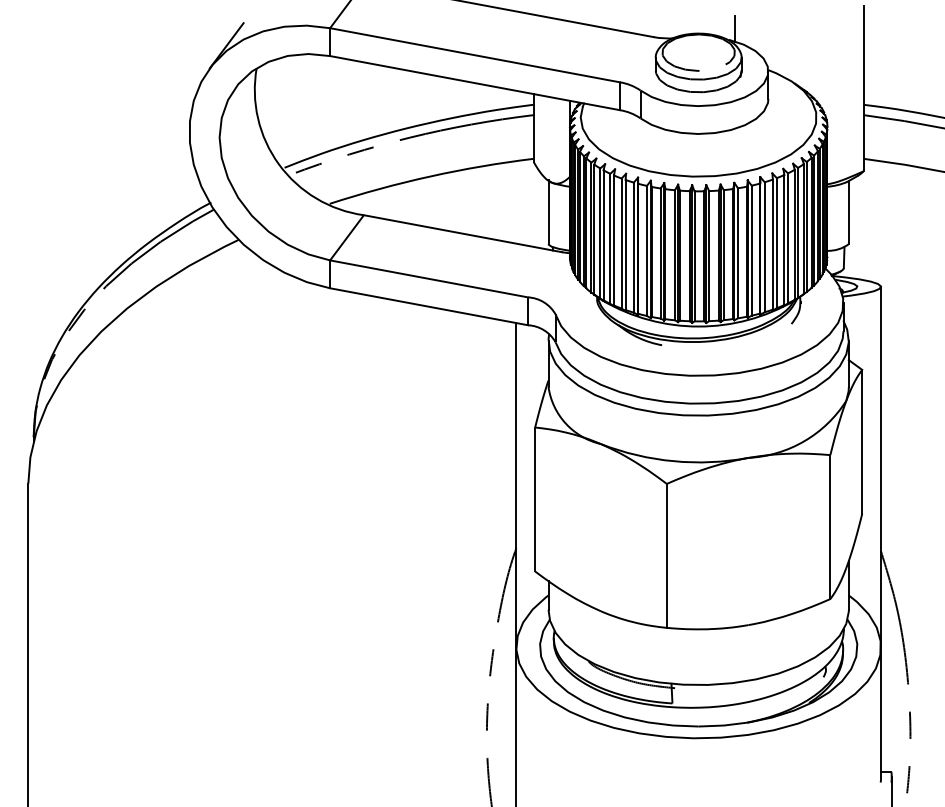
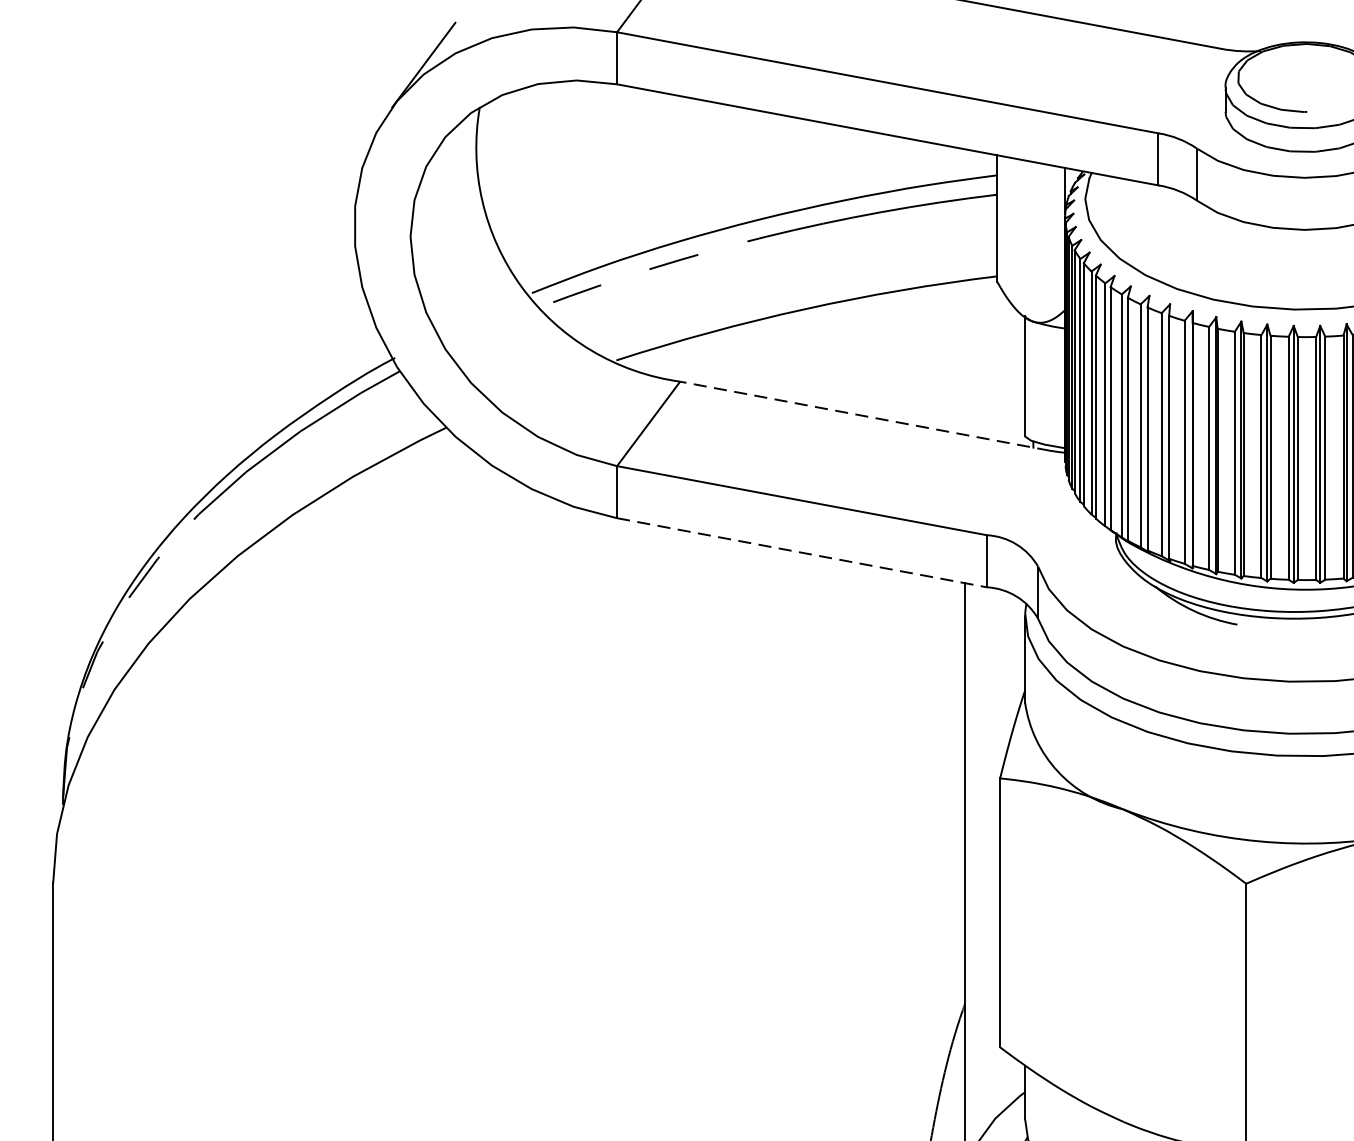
line: (462, 233) -> (864, 415), solid -> dashed
line: (429, 306) -> (802, 552), solid -> dashed

